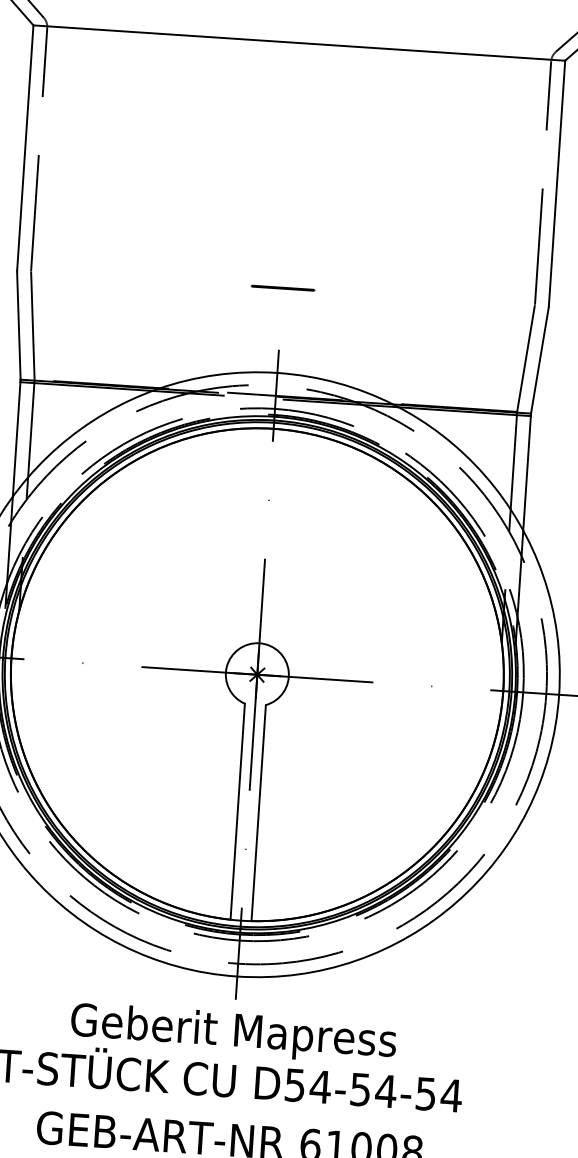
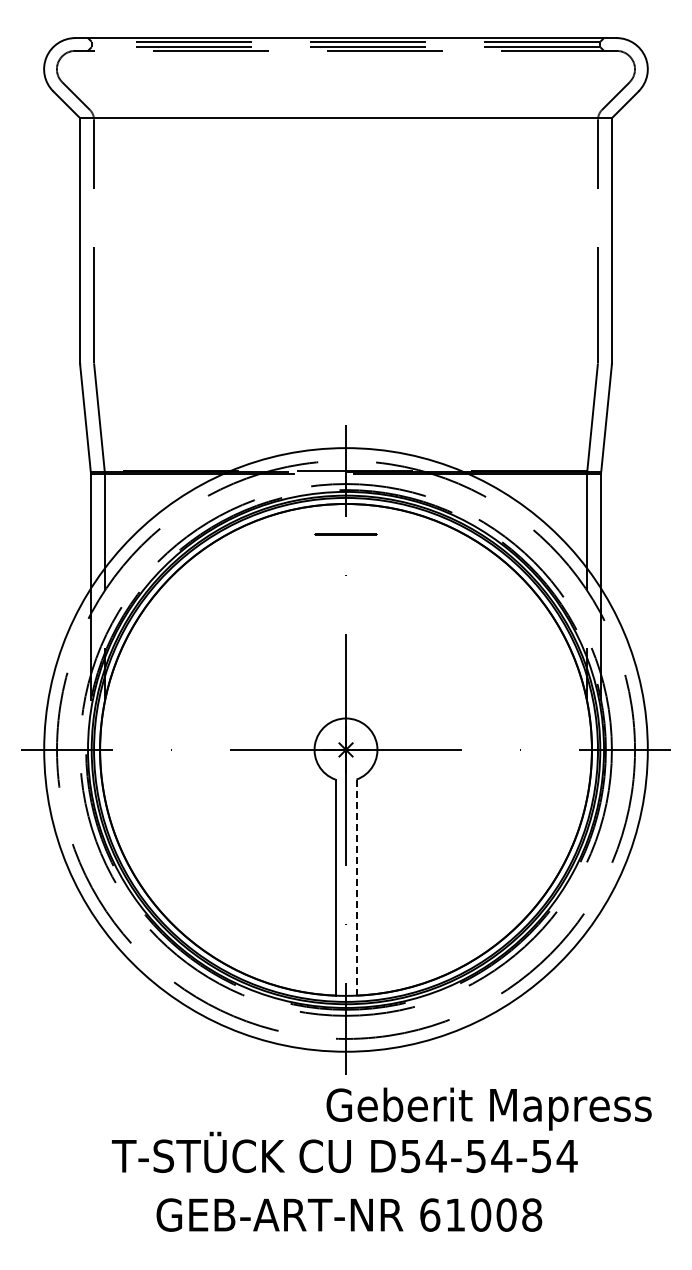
line: (282, 288) -> (345, 534), moved
line: (258, 812) -> (356, 887), solid -> dashed
text: (233, 1033) -> (488, 1108), moved

